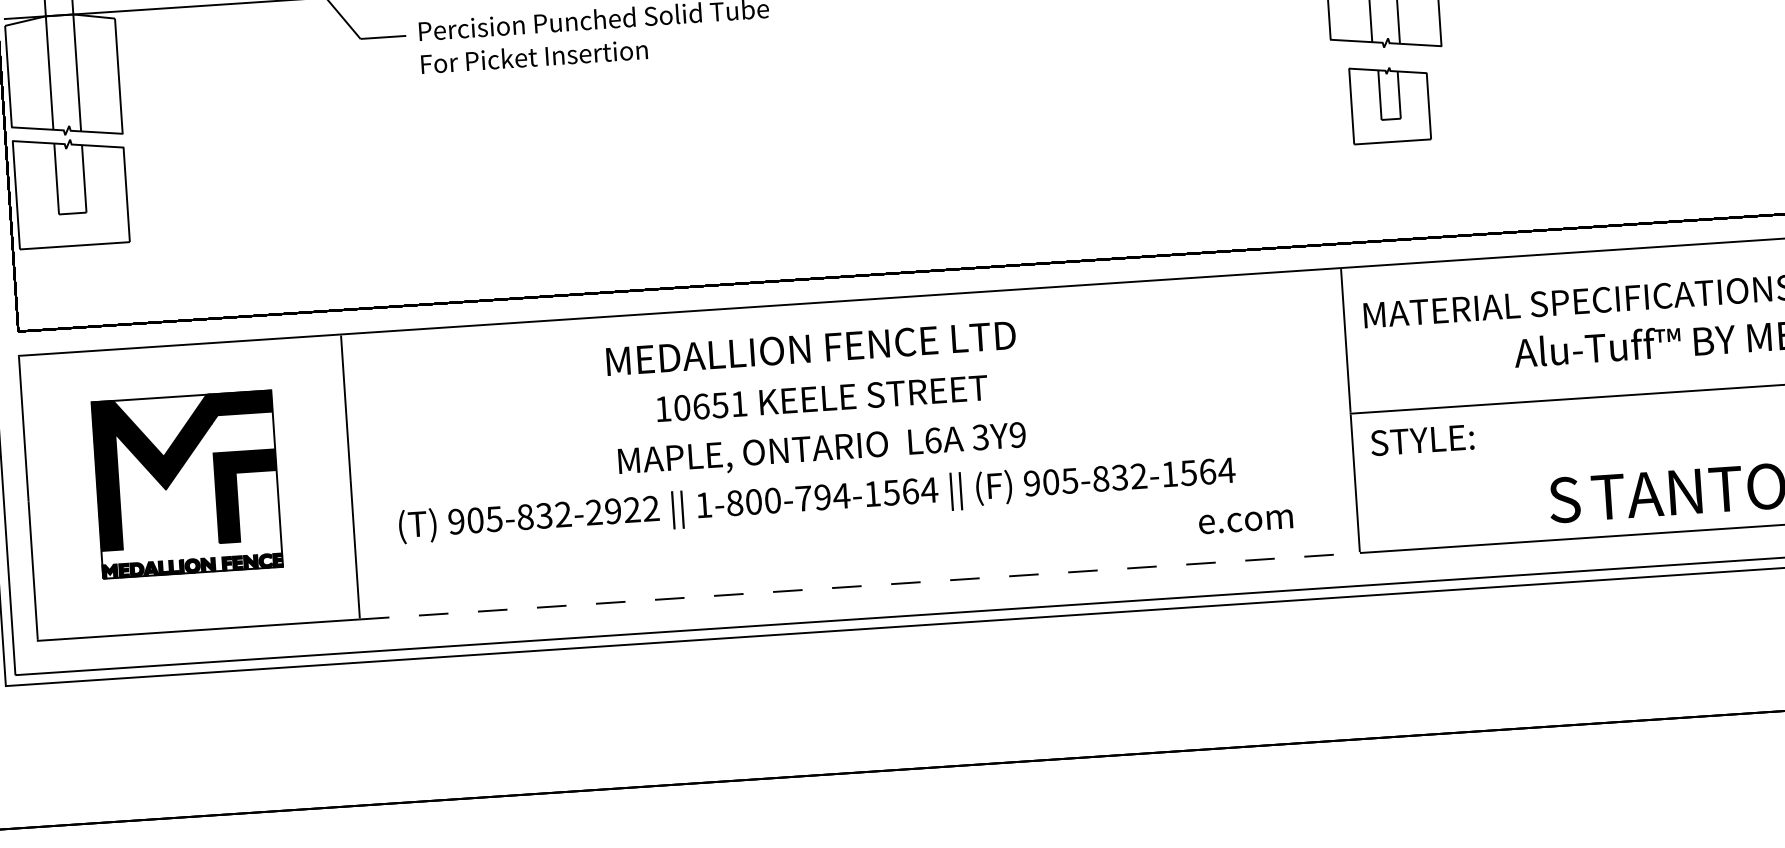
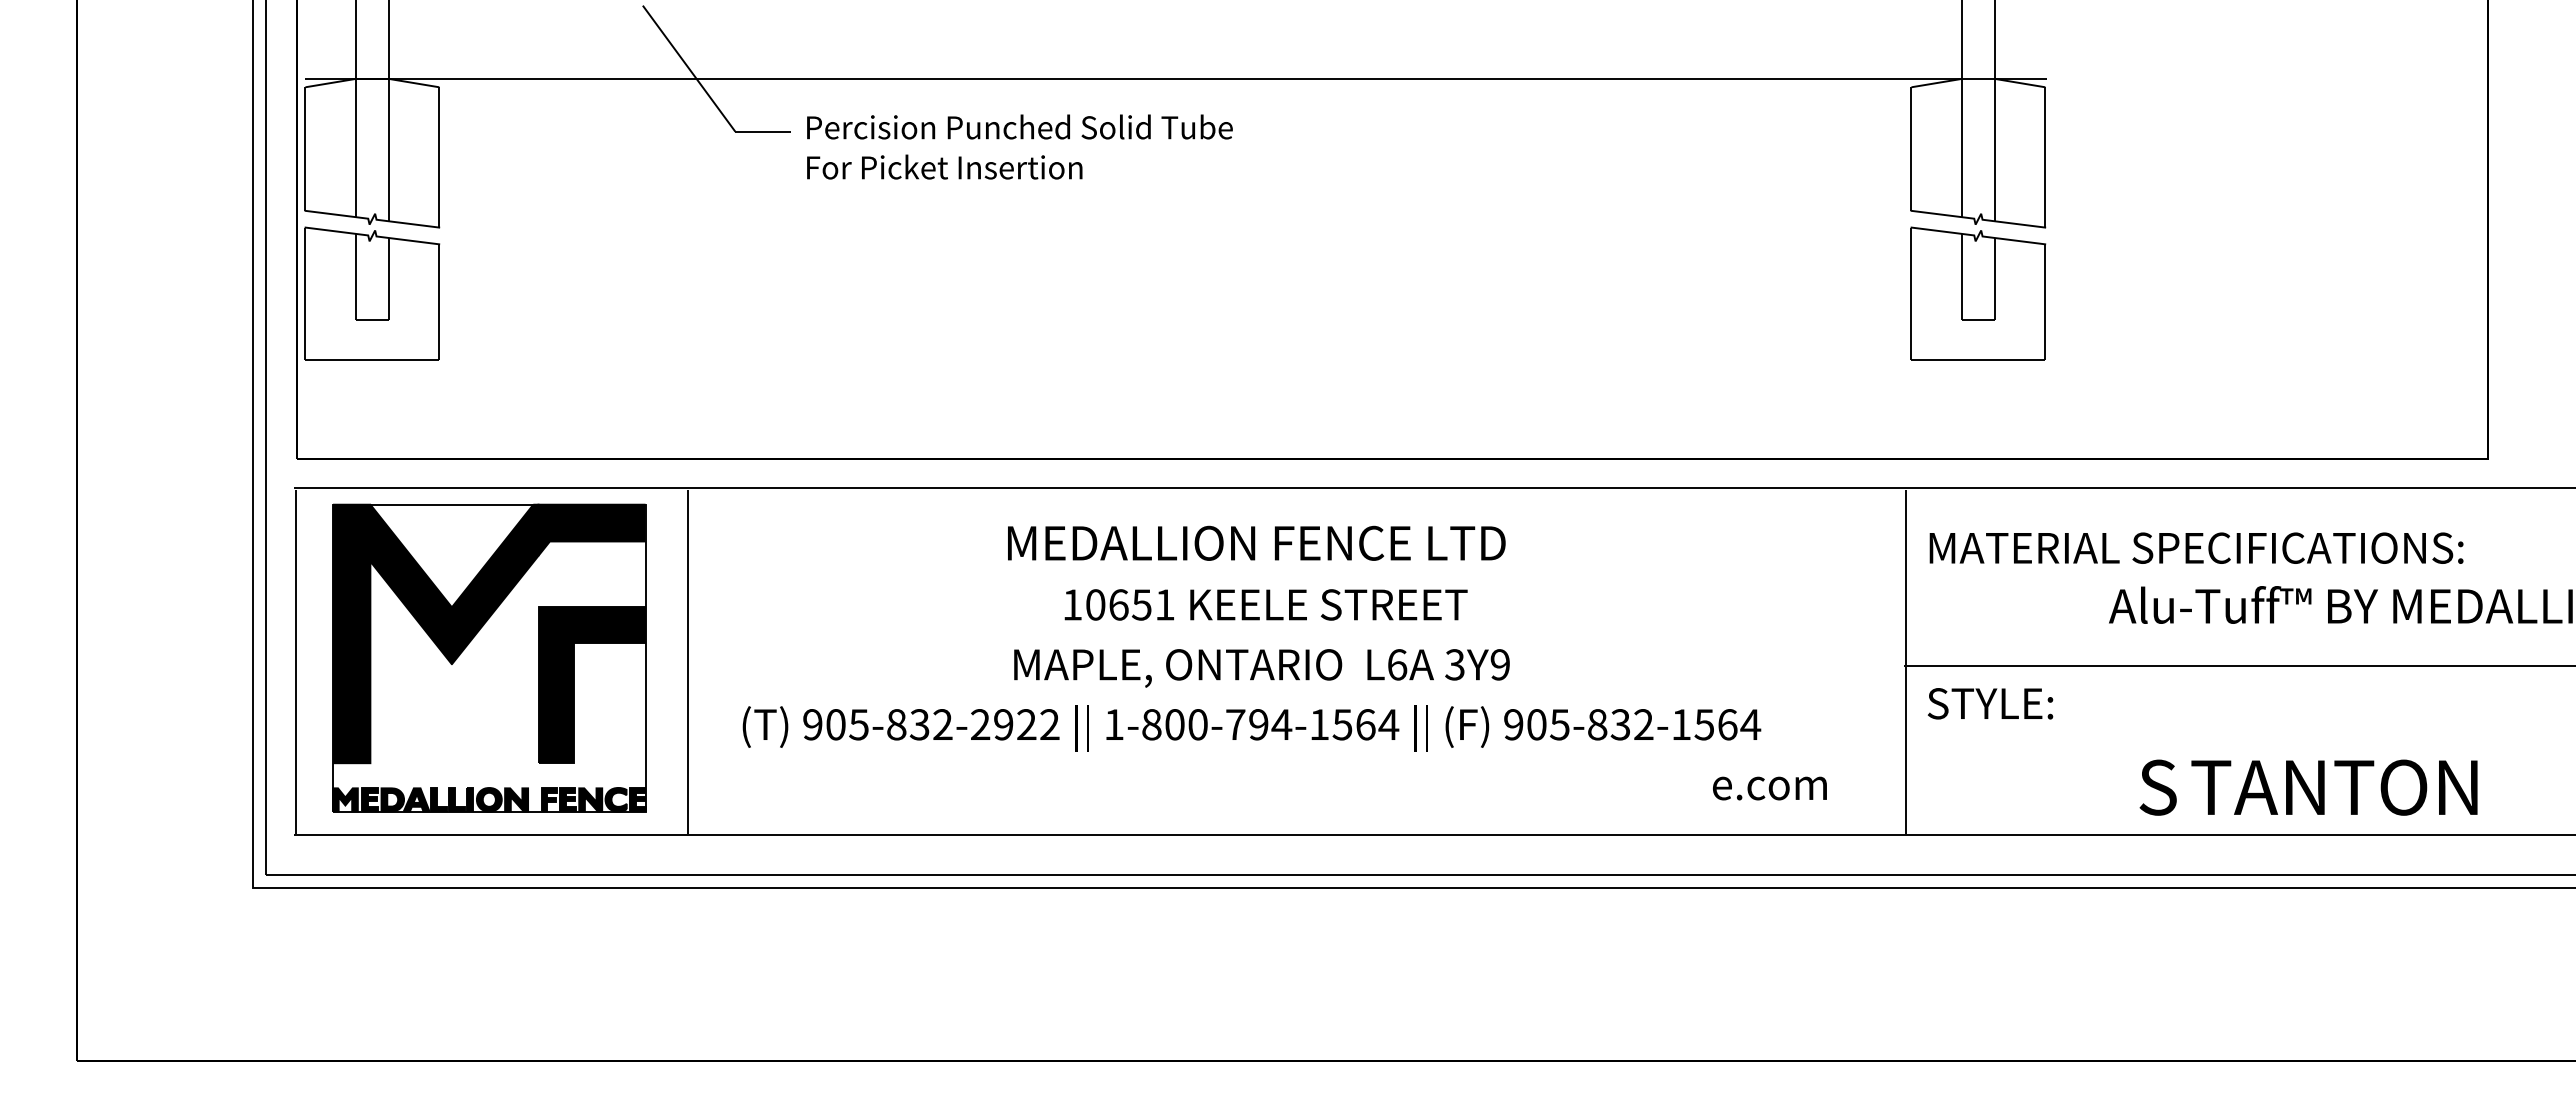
part: (1390, 103) -> (1978, 293), size x1.43
part: (187, 484) -> (489, 657), size x1.43
line: (859, 586) -> (1296, 835), dashed -> solid

